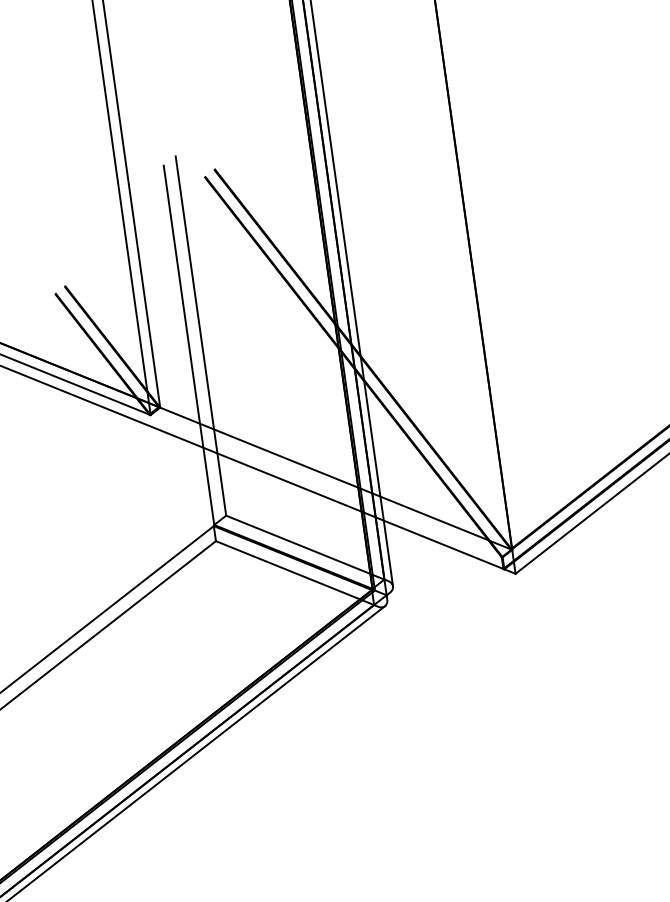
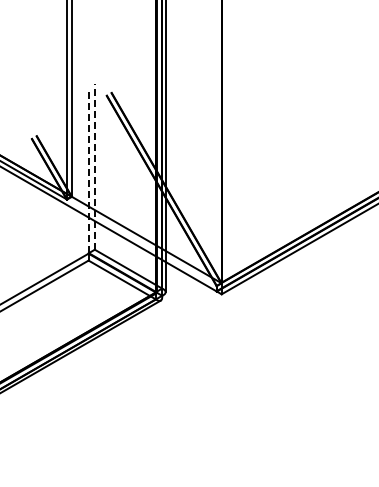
line: (200, 336) -> (94, 167), solid -> dashed
line: (188, 345) -> (88, 170), solid -> dashed

